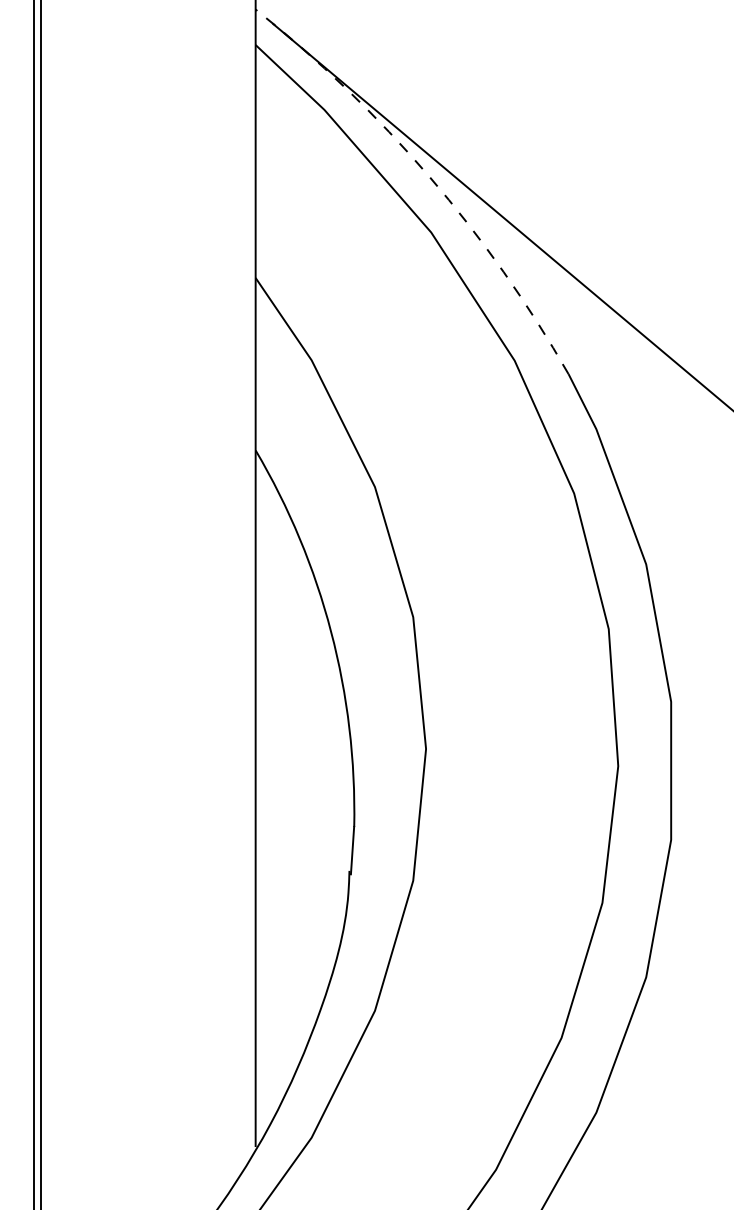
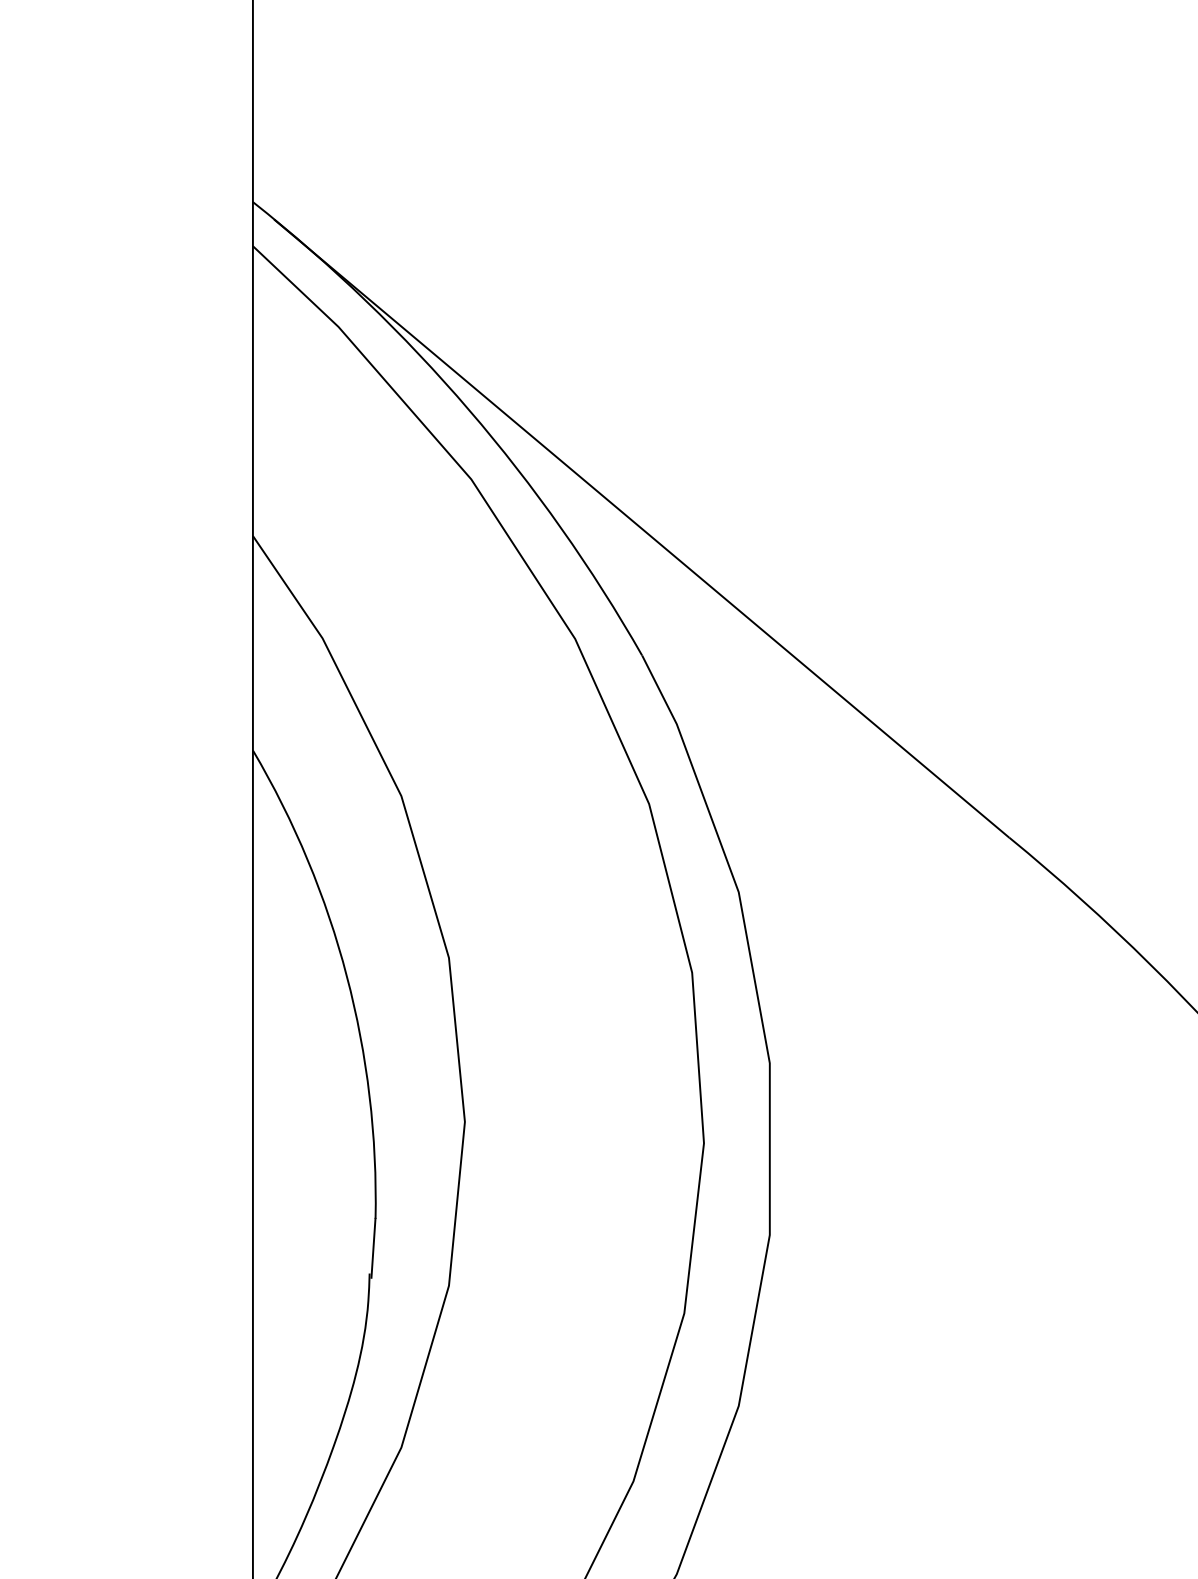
arc: (429, 177) -> (469, 410), dashed -> solid

